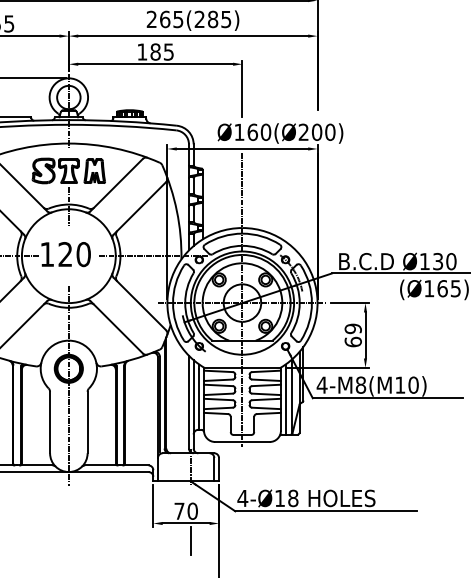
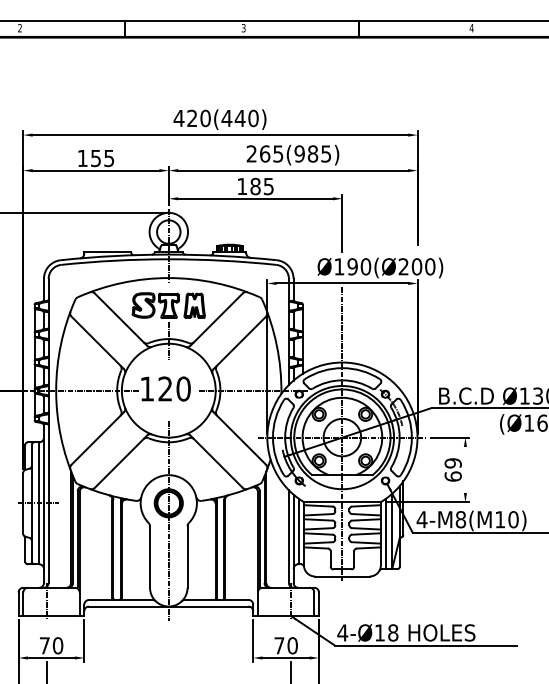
text: (199, 19) -> (299, 153), 265(285) -> 265(985)
text: (252, 132) -> (352, 266), Ø160(Ø200) -> Ø190(Ø200)
line: (365, 335) -> (465, 469), removed

